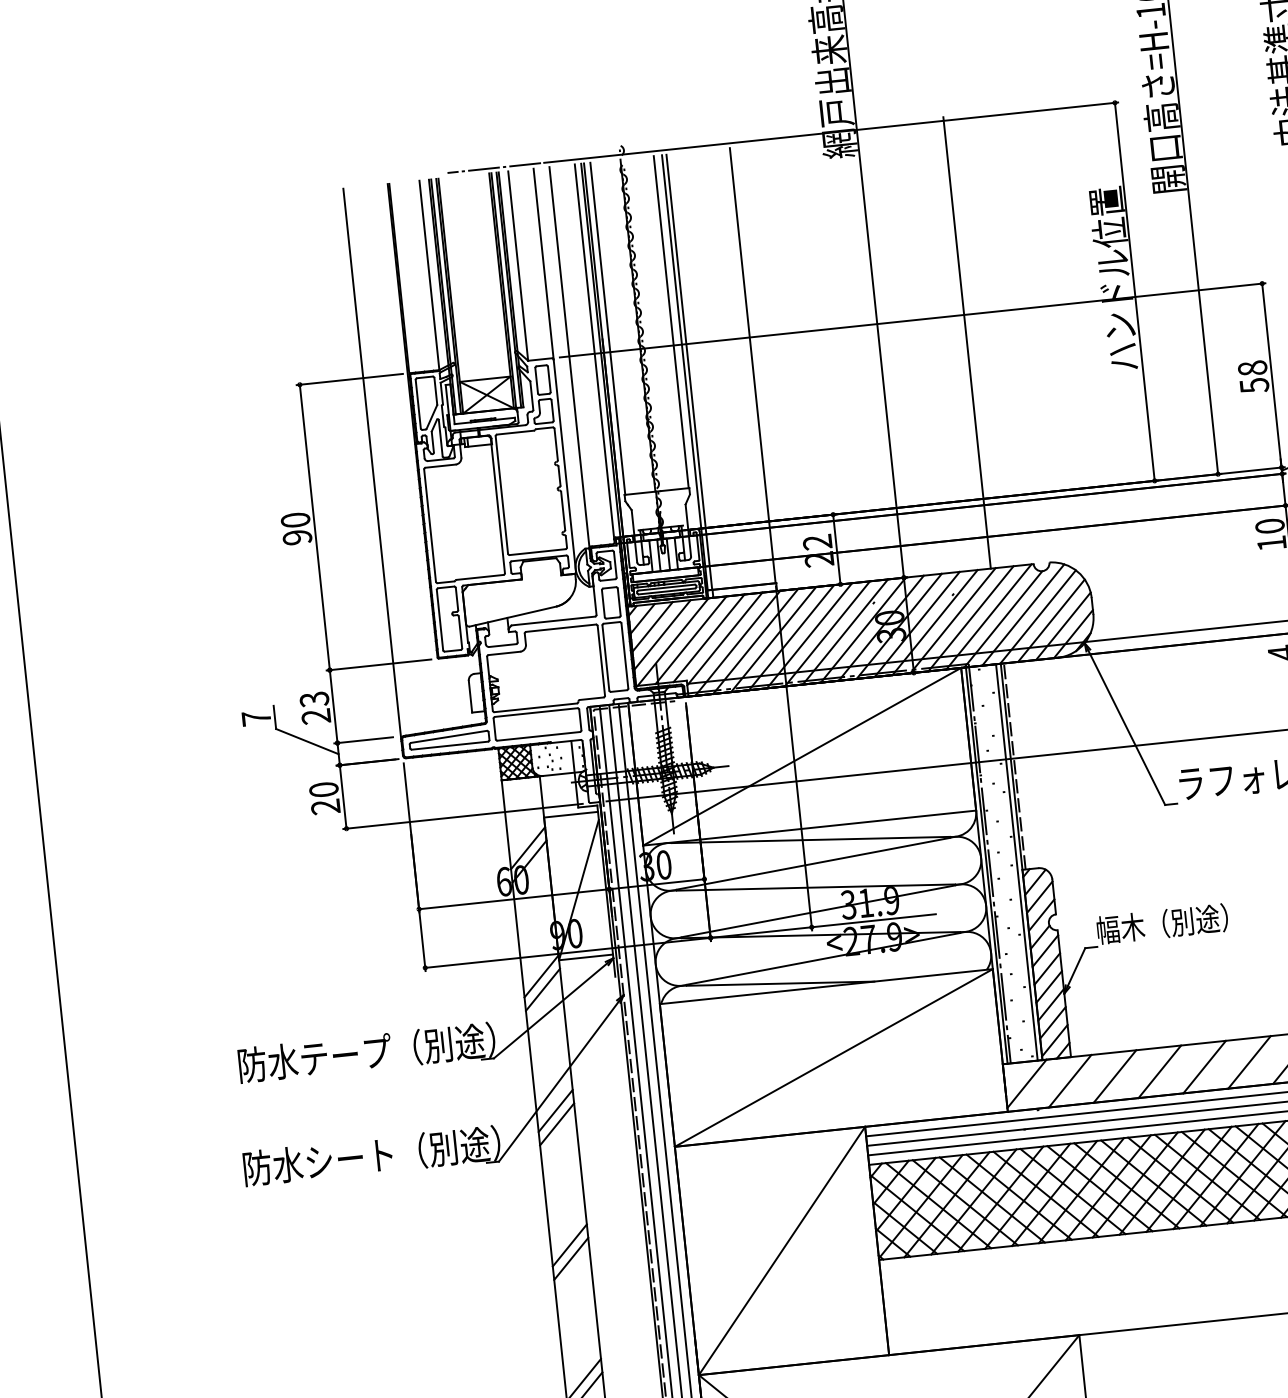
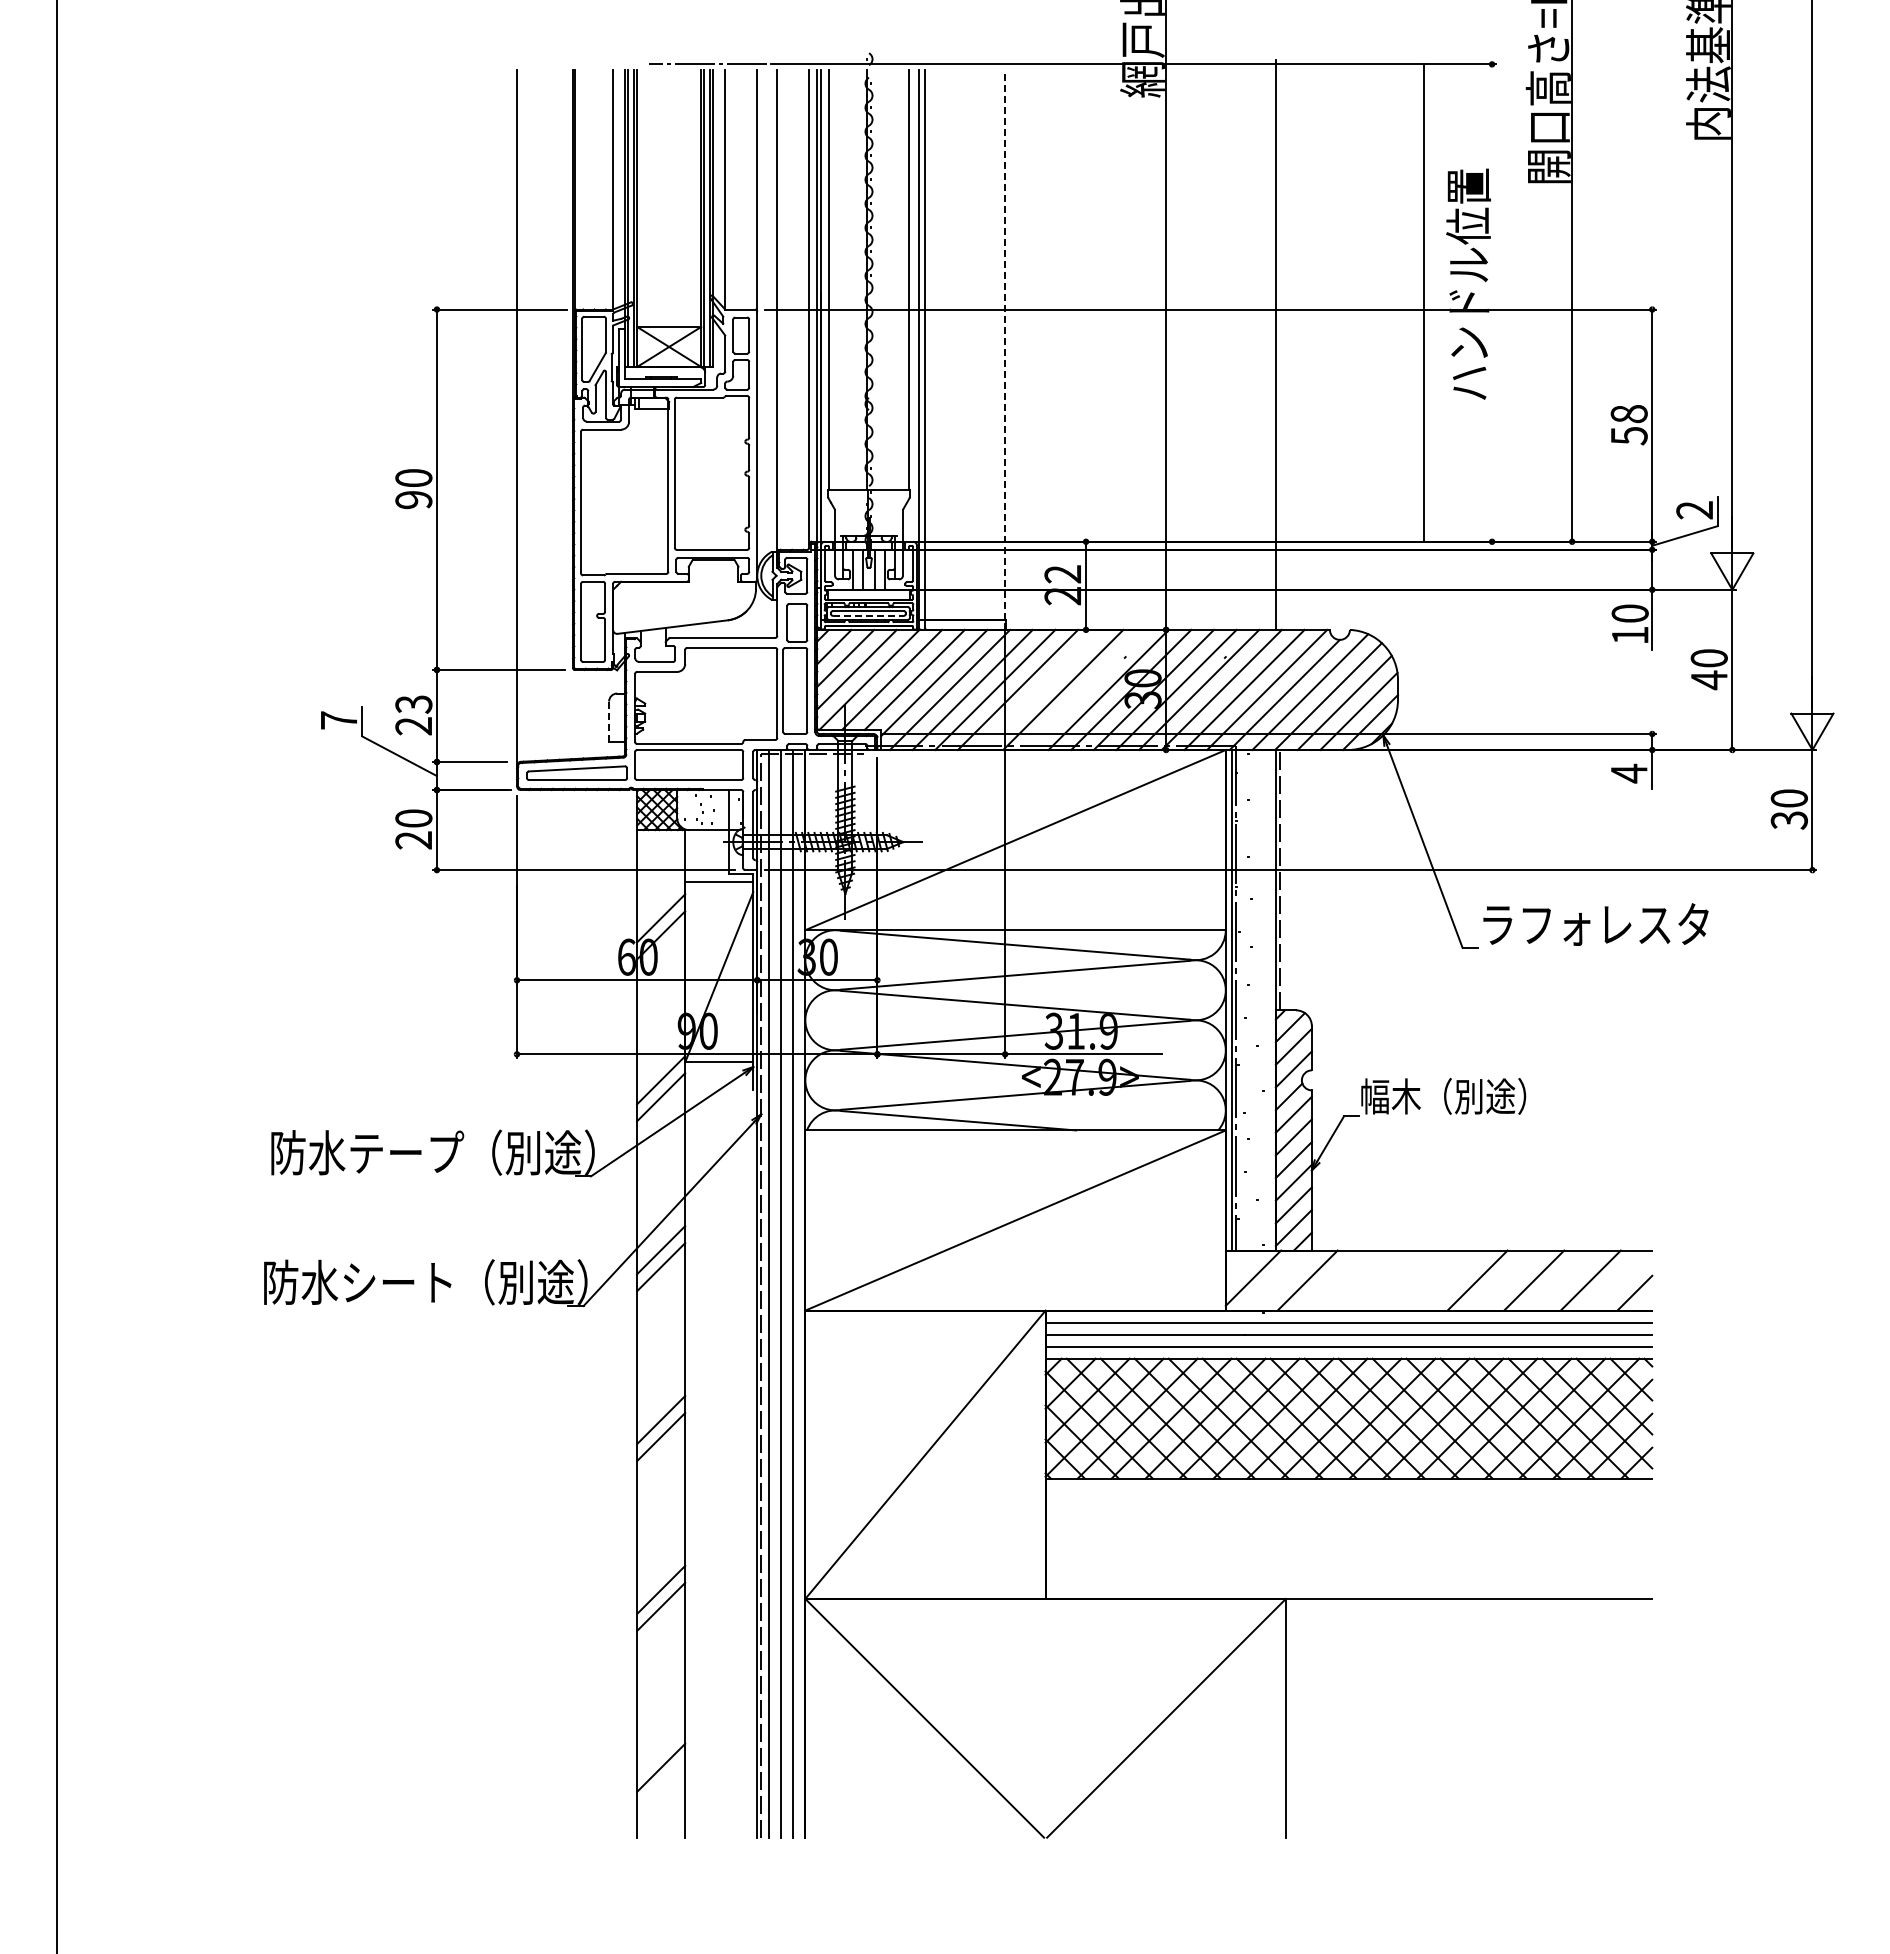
line: (1135, 291) -> (1424, 302), moved
line: (753, 365) -> (1005, 345), solid -> dashed
line: (667, 591) -> (868, 615), solid -> dashed
line: (845, 631) -> (1085, 689), removed
line: (809, 635) -> (1040, 689), removed
line: (470, 697) -> (609, 722), solid -> dashed
line: (1016, 862) -> (1269, 1000), removed
line: (1159, 1071) -> (1420, 1280), removed
line: (1115, 1076) -> (1364, 1280), removed

